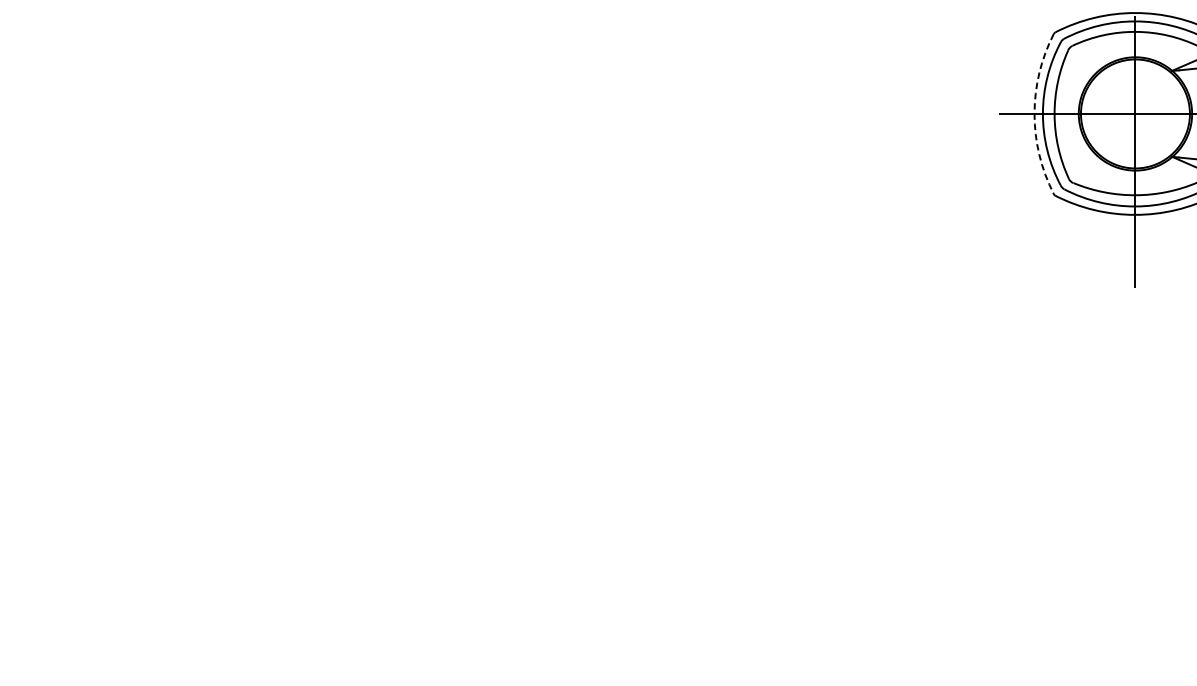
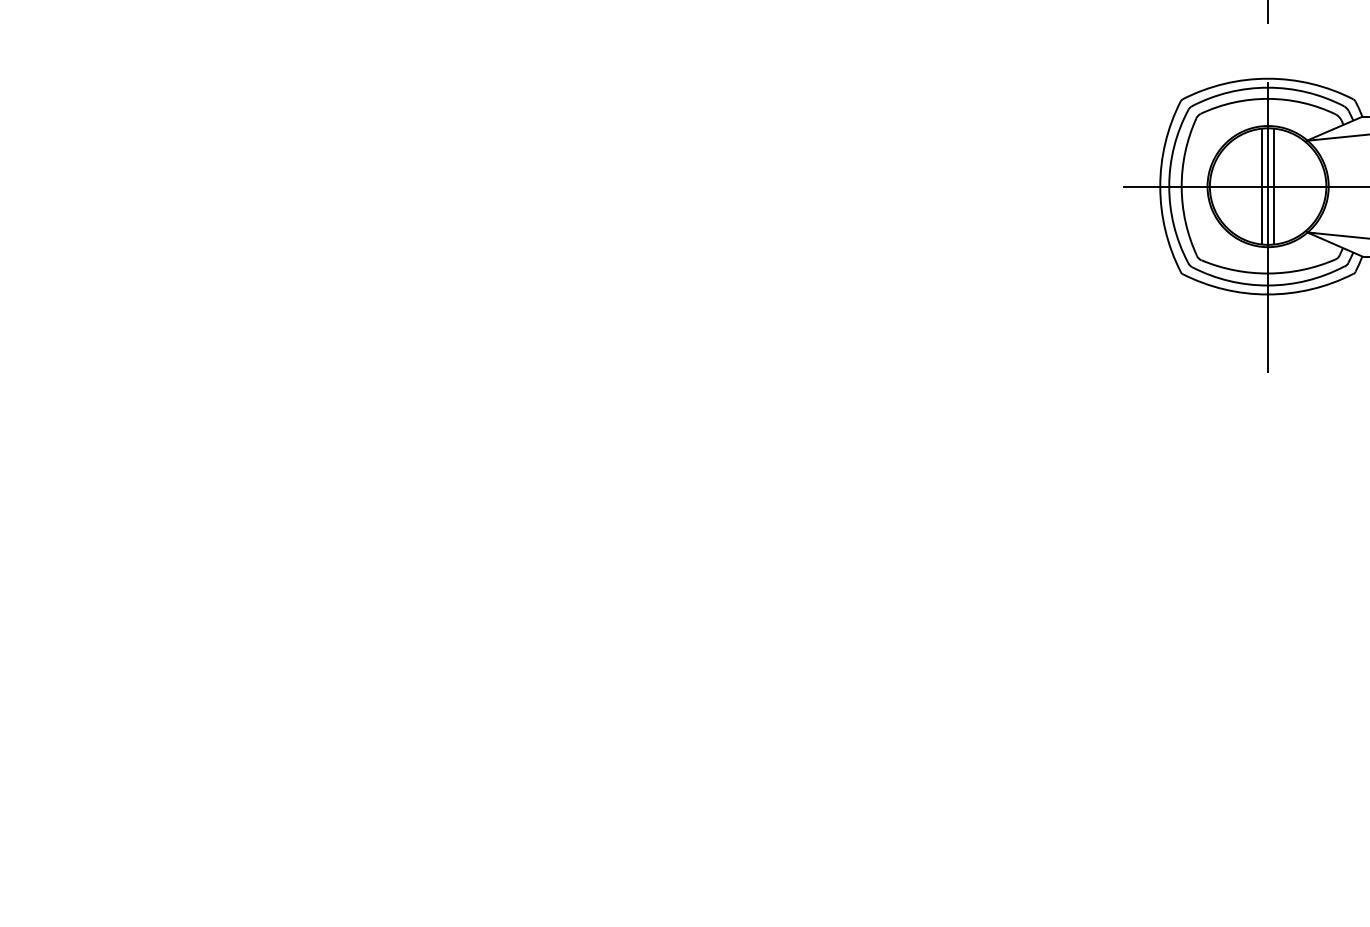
arc: (1034, 113) -> (1160, 186), dashed -> solid
line: (1130, 113) -> (1262, 186), added
line: (1140, 113) -> (1273, 186), added

